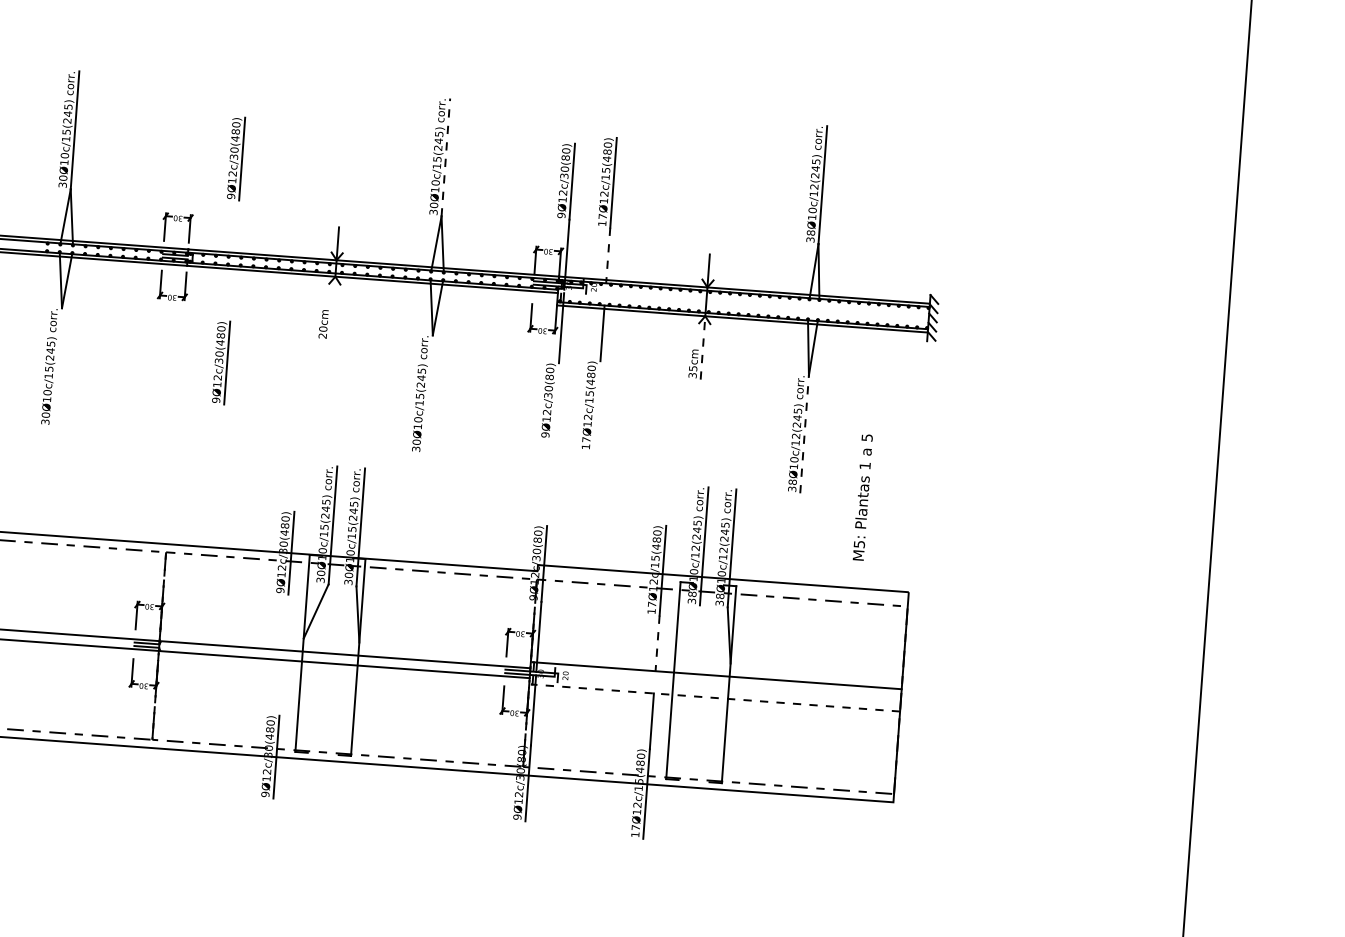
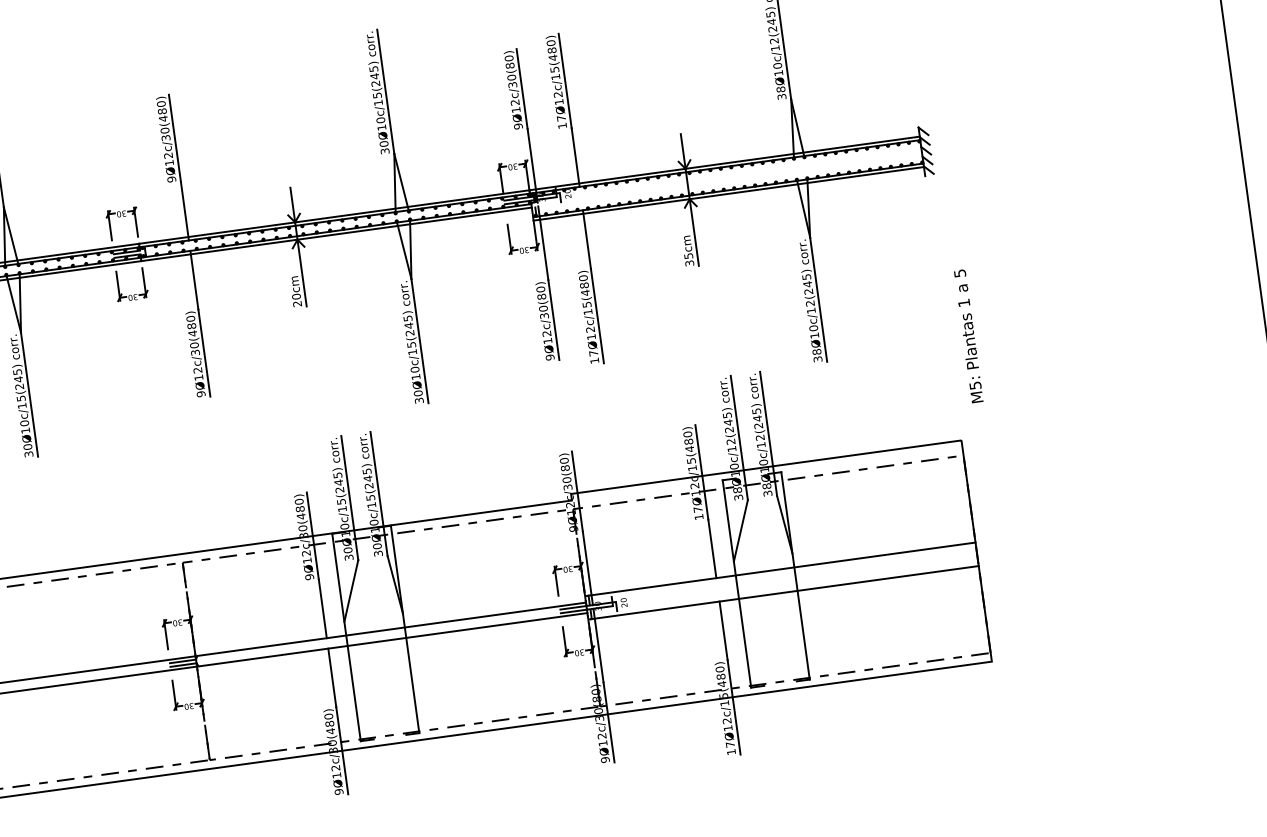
line: (445, 157) -> (385, 91), dashed -> solid
line: (237, 228) -> (185, 211), added
line: (608, 255) -> (575, 157), dashed -> solid
line: (232, 293) -> (194, 279), added
line: (332, 308) -> (301, 273), added
line: (703, 347) -> (694, 231), dashed -> solid
line: (57, 367) -> (29, 395), added
line: (428, 394) -> (419, 341), added
line: (555, 401) -> (553, 320), added
line: (596, 405) -> (596, 315), added
line: (804, 433) -> (818, 298), dashed -> solid
text: (862, 497) -> (968, 336), moved
line: (286, 622) -> (323, 608), added
line: (686, 632) -> (739, 531), added
line: (657, 643) -> (712, 548), dashed -> solid
line: (281, 687) -> (332, 677), added
line: (714, 697) -> (783, 592), dashed -> solid

